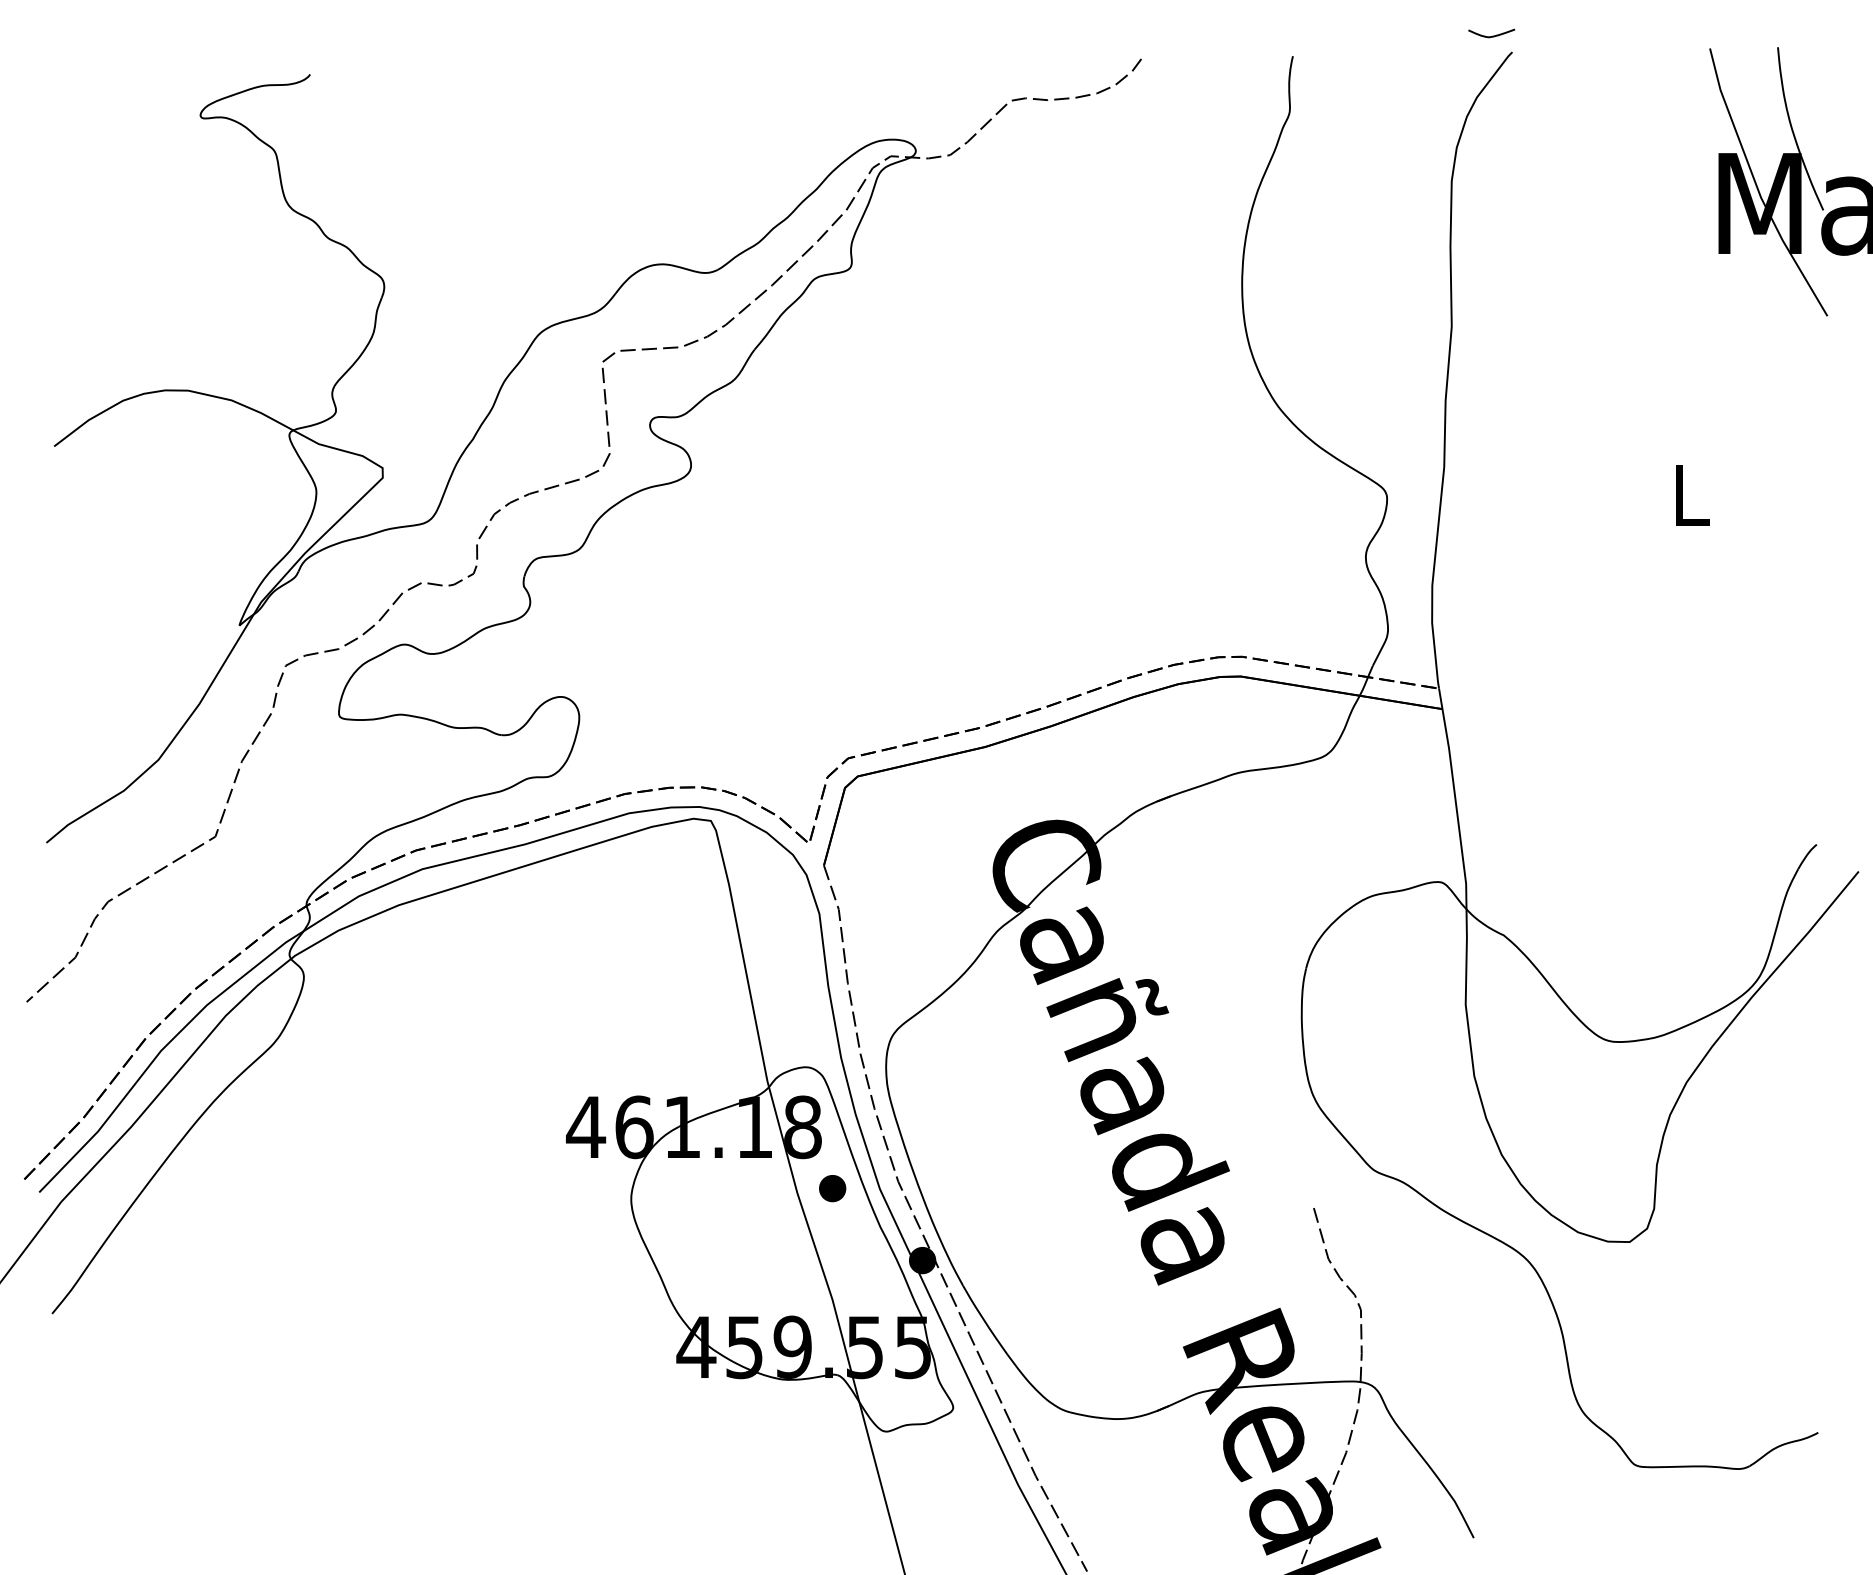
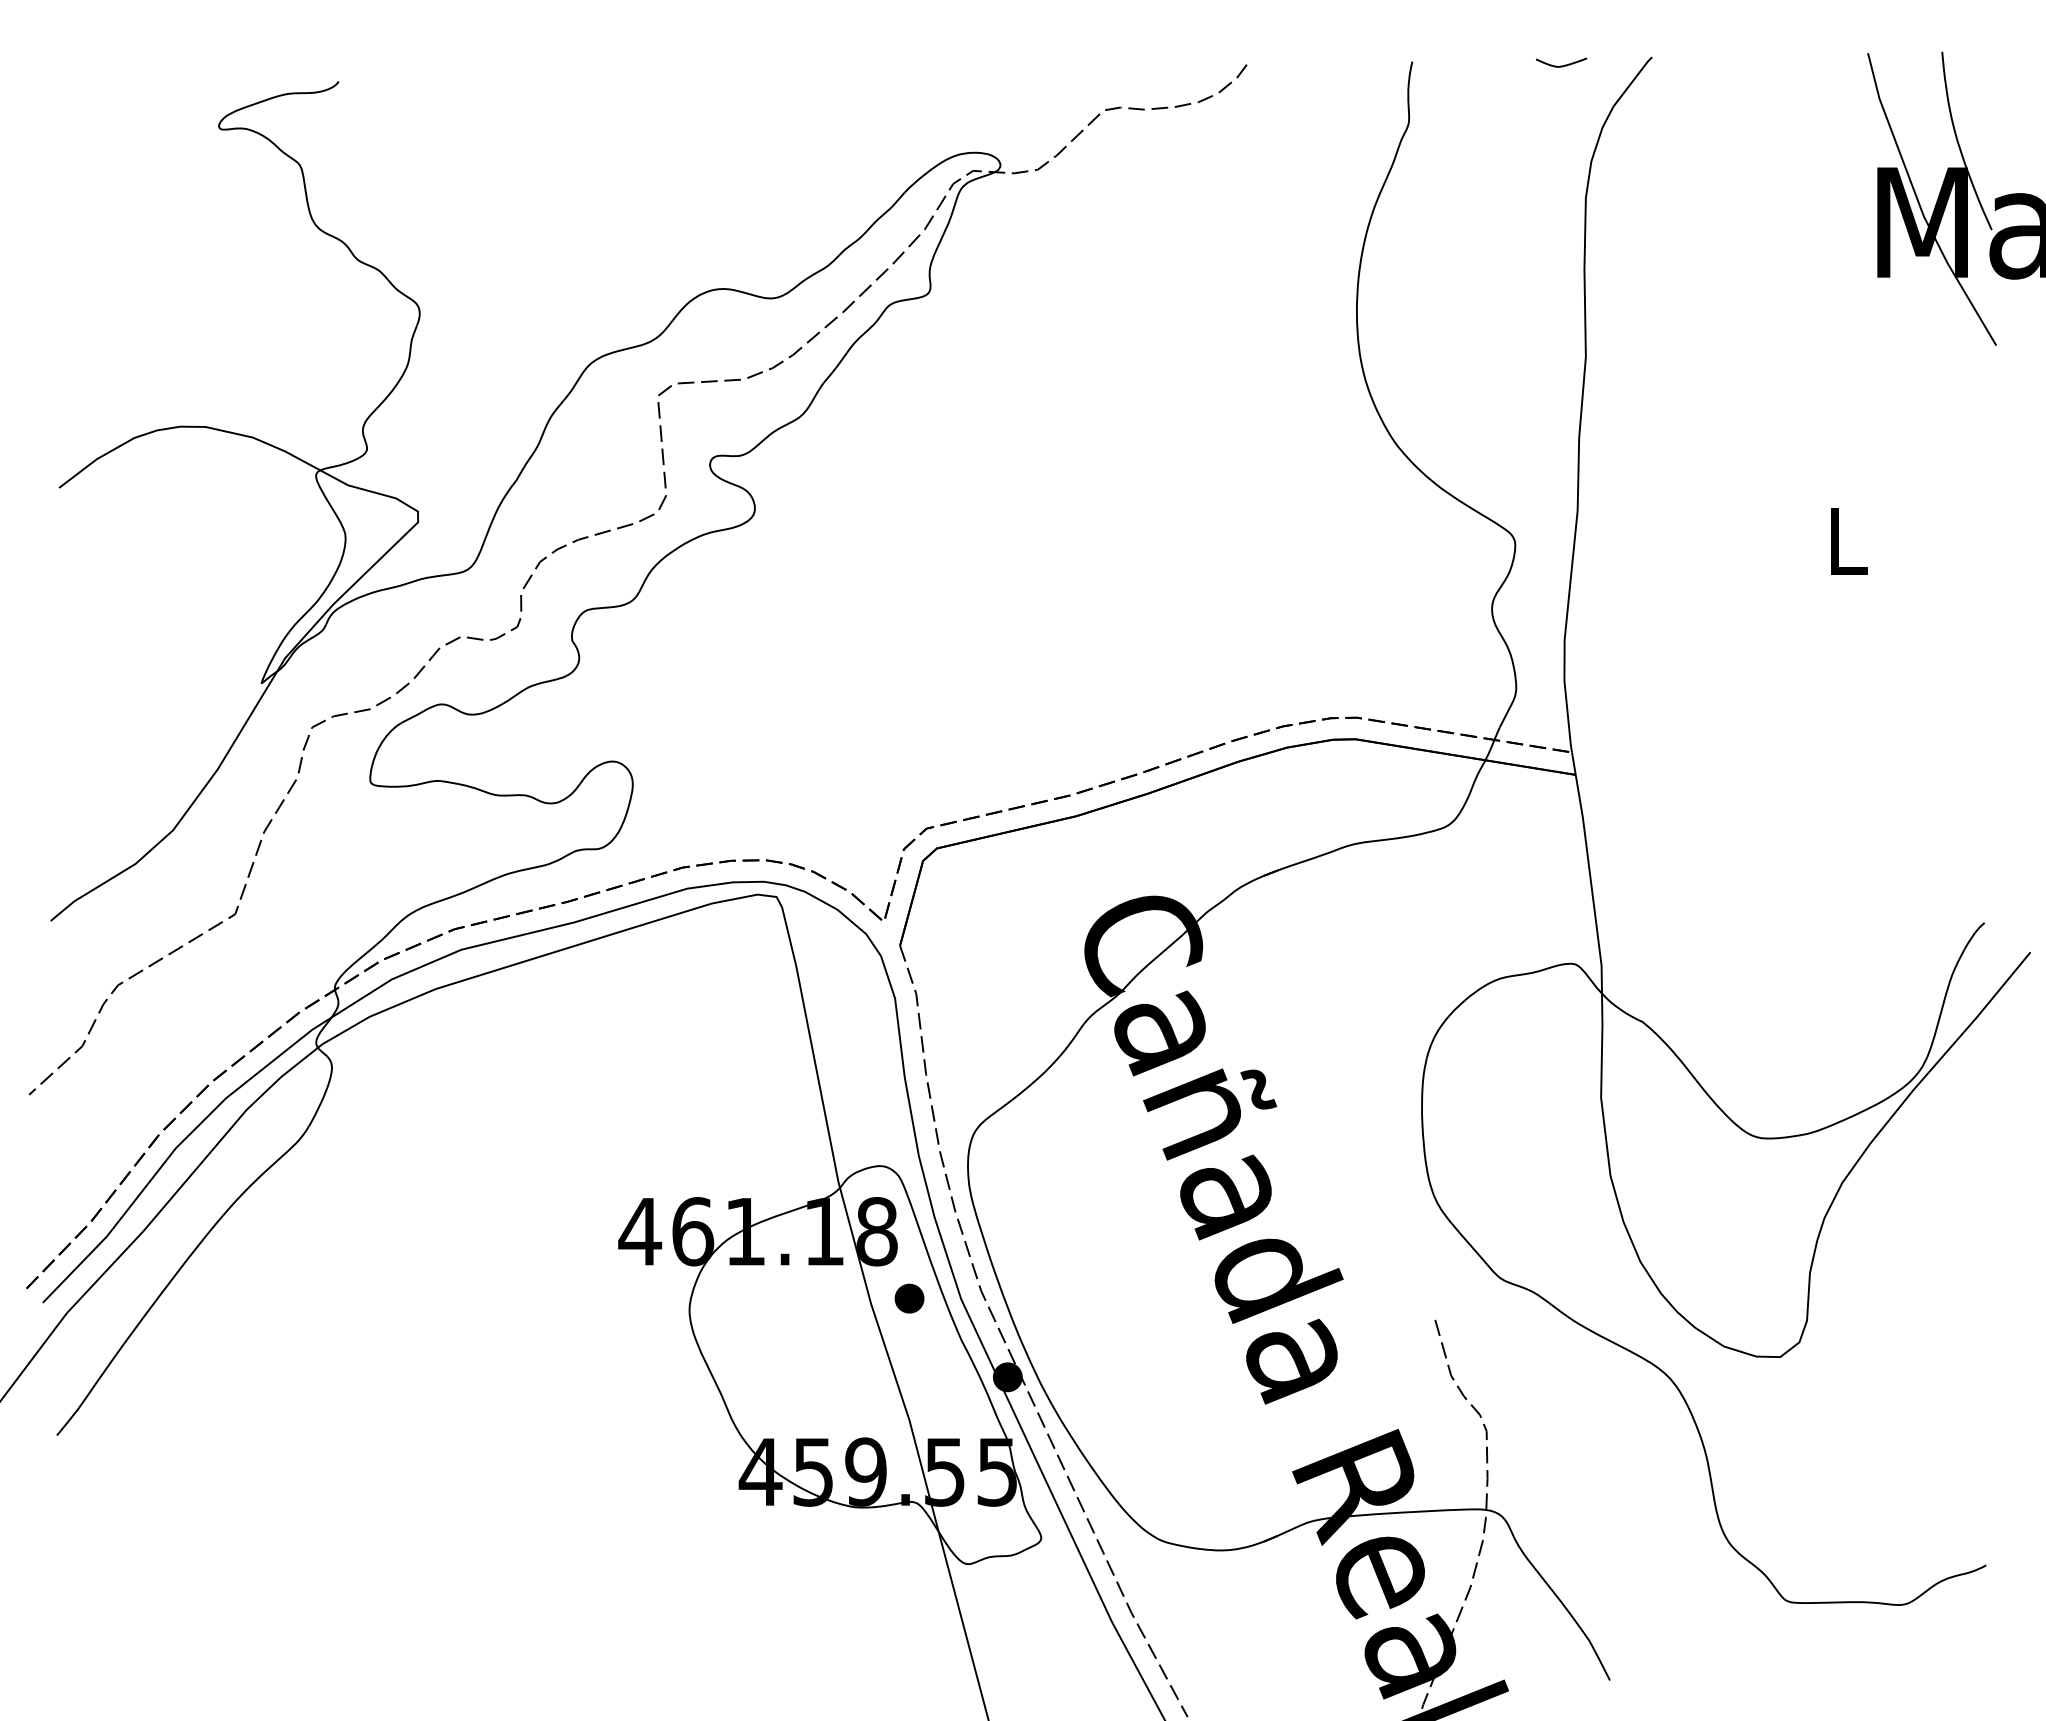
curve: (1491, 35) -> (1561, 65), moved

